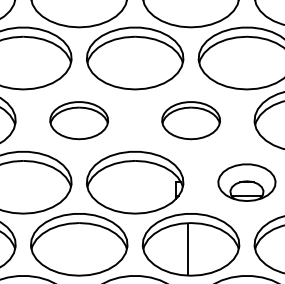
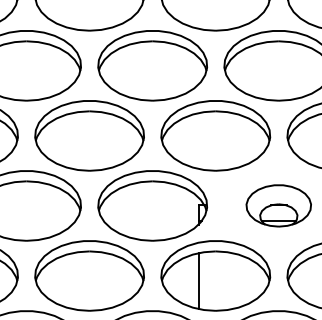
part: (79, 120) -> (89, 135), size x1.67
part: (190, 120) -> (215, 135), size x1.67
line: (188, 249) -> (198, 281), moved

